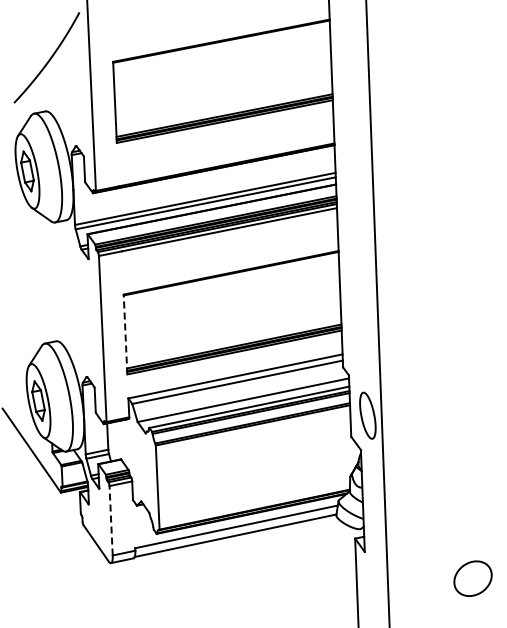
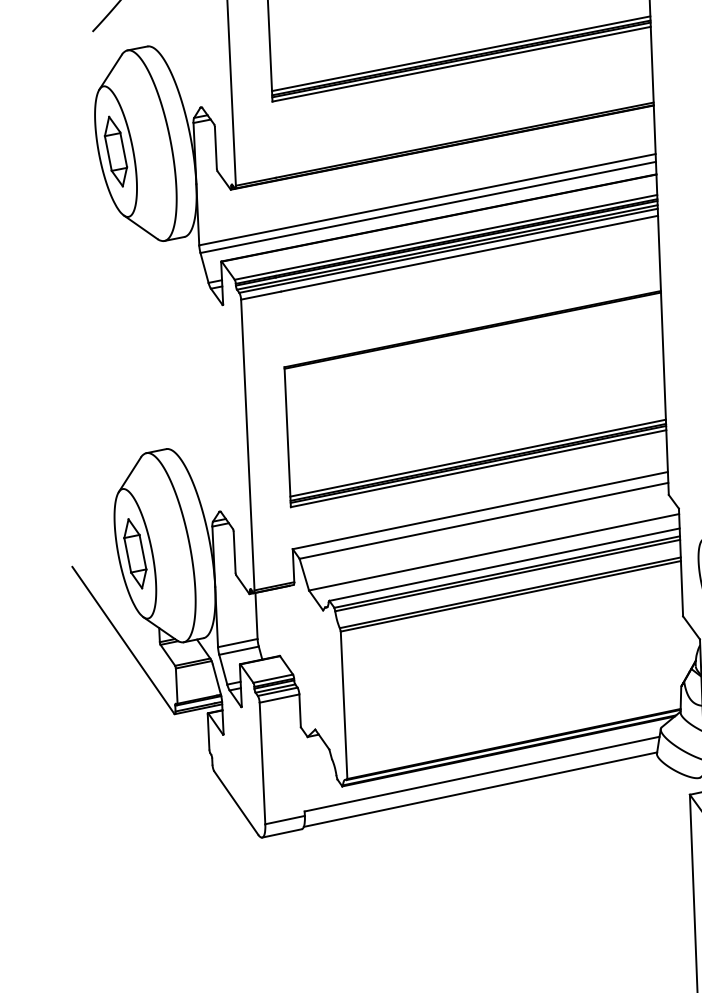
line: (125, 334) -> (287, 437), dashed -> solid
line: (111, 520) -> (263, 762), dashed -> solid

